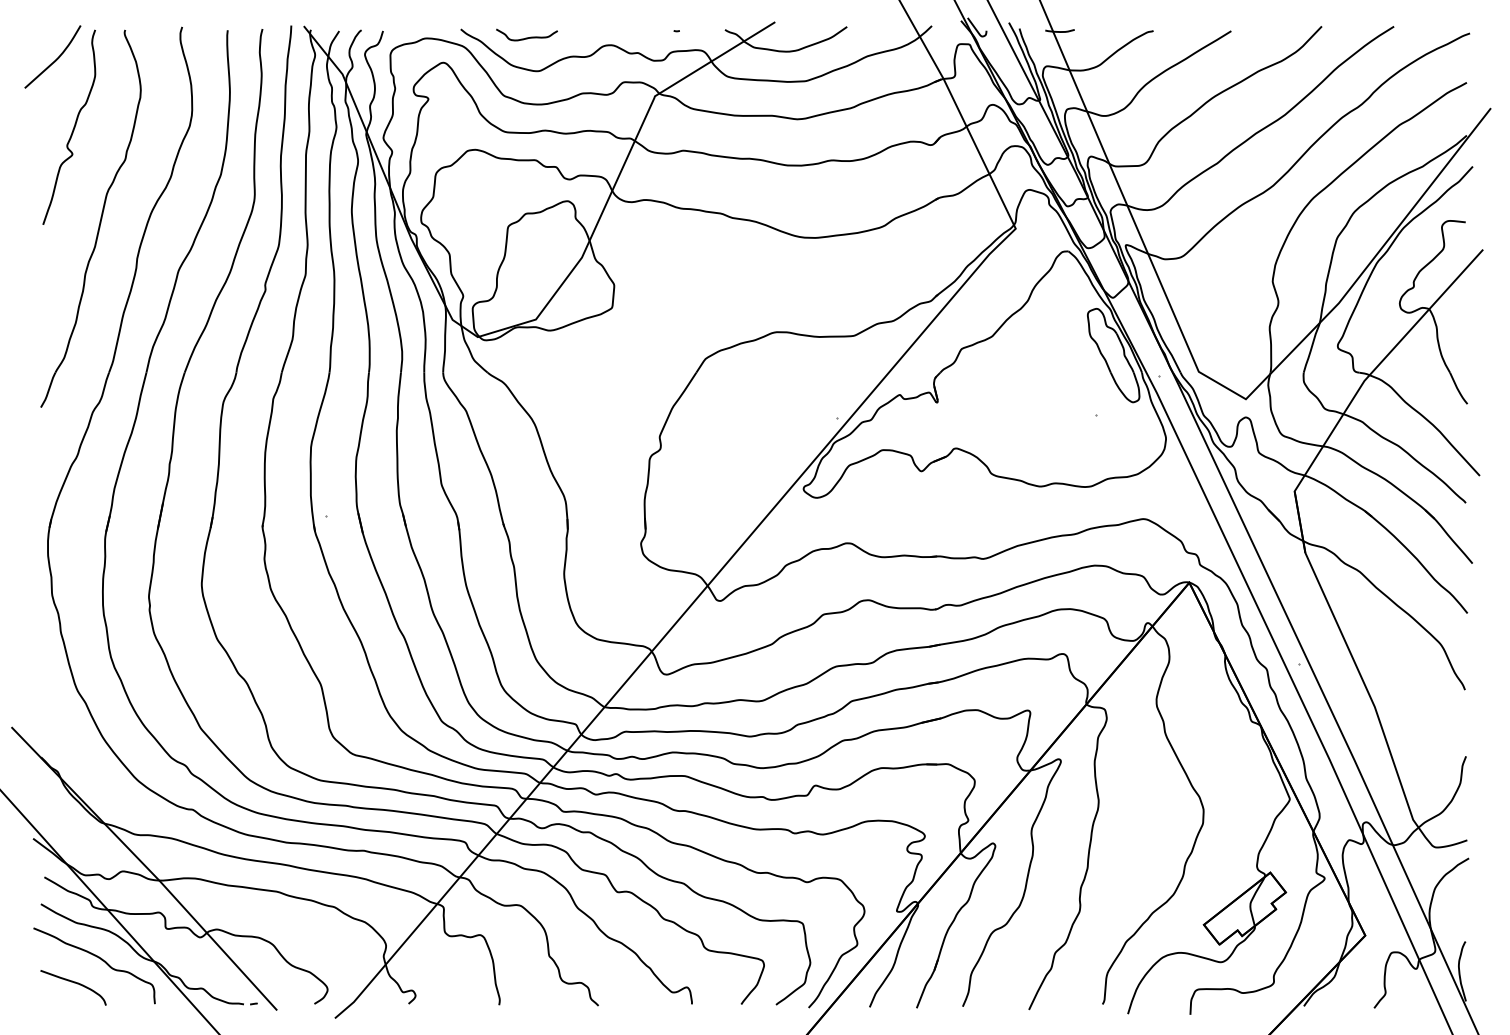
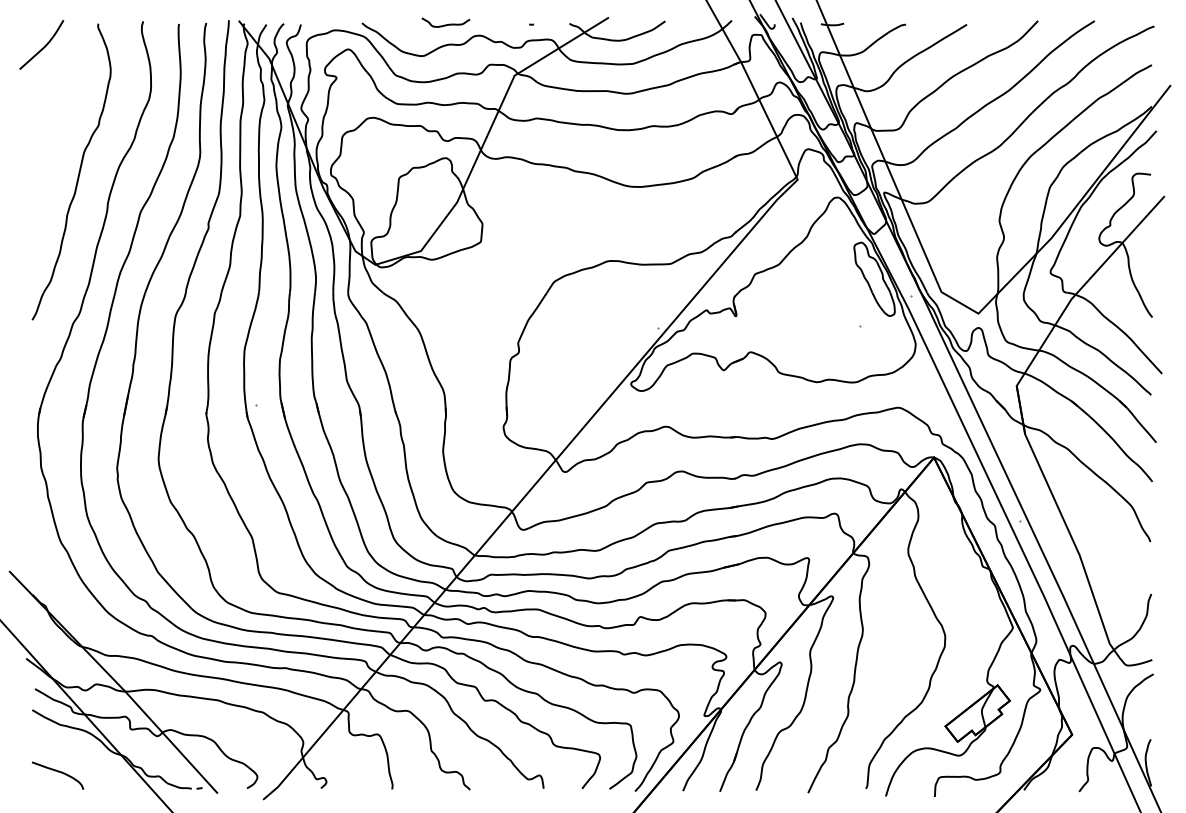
curve: (526, 37) -> (445, 24), moved
curve: (72, 127) -> (57, 100), removed
curve: (97, 958) -> (76, 752), removed

